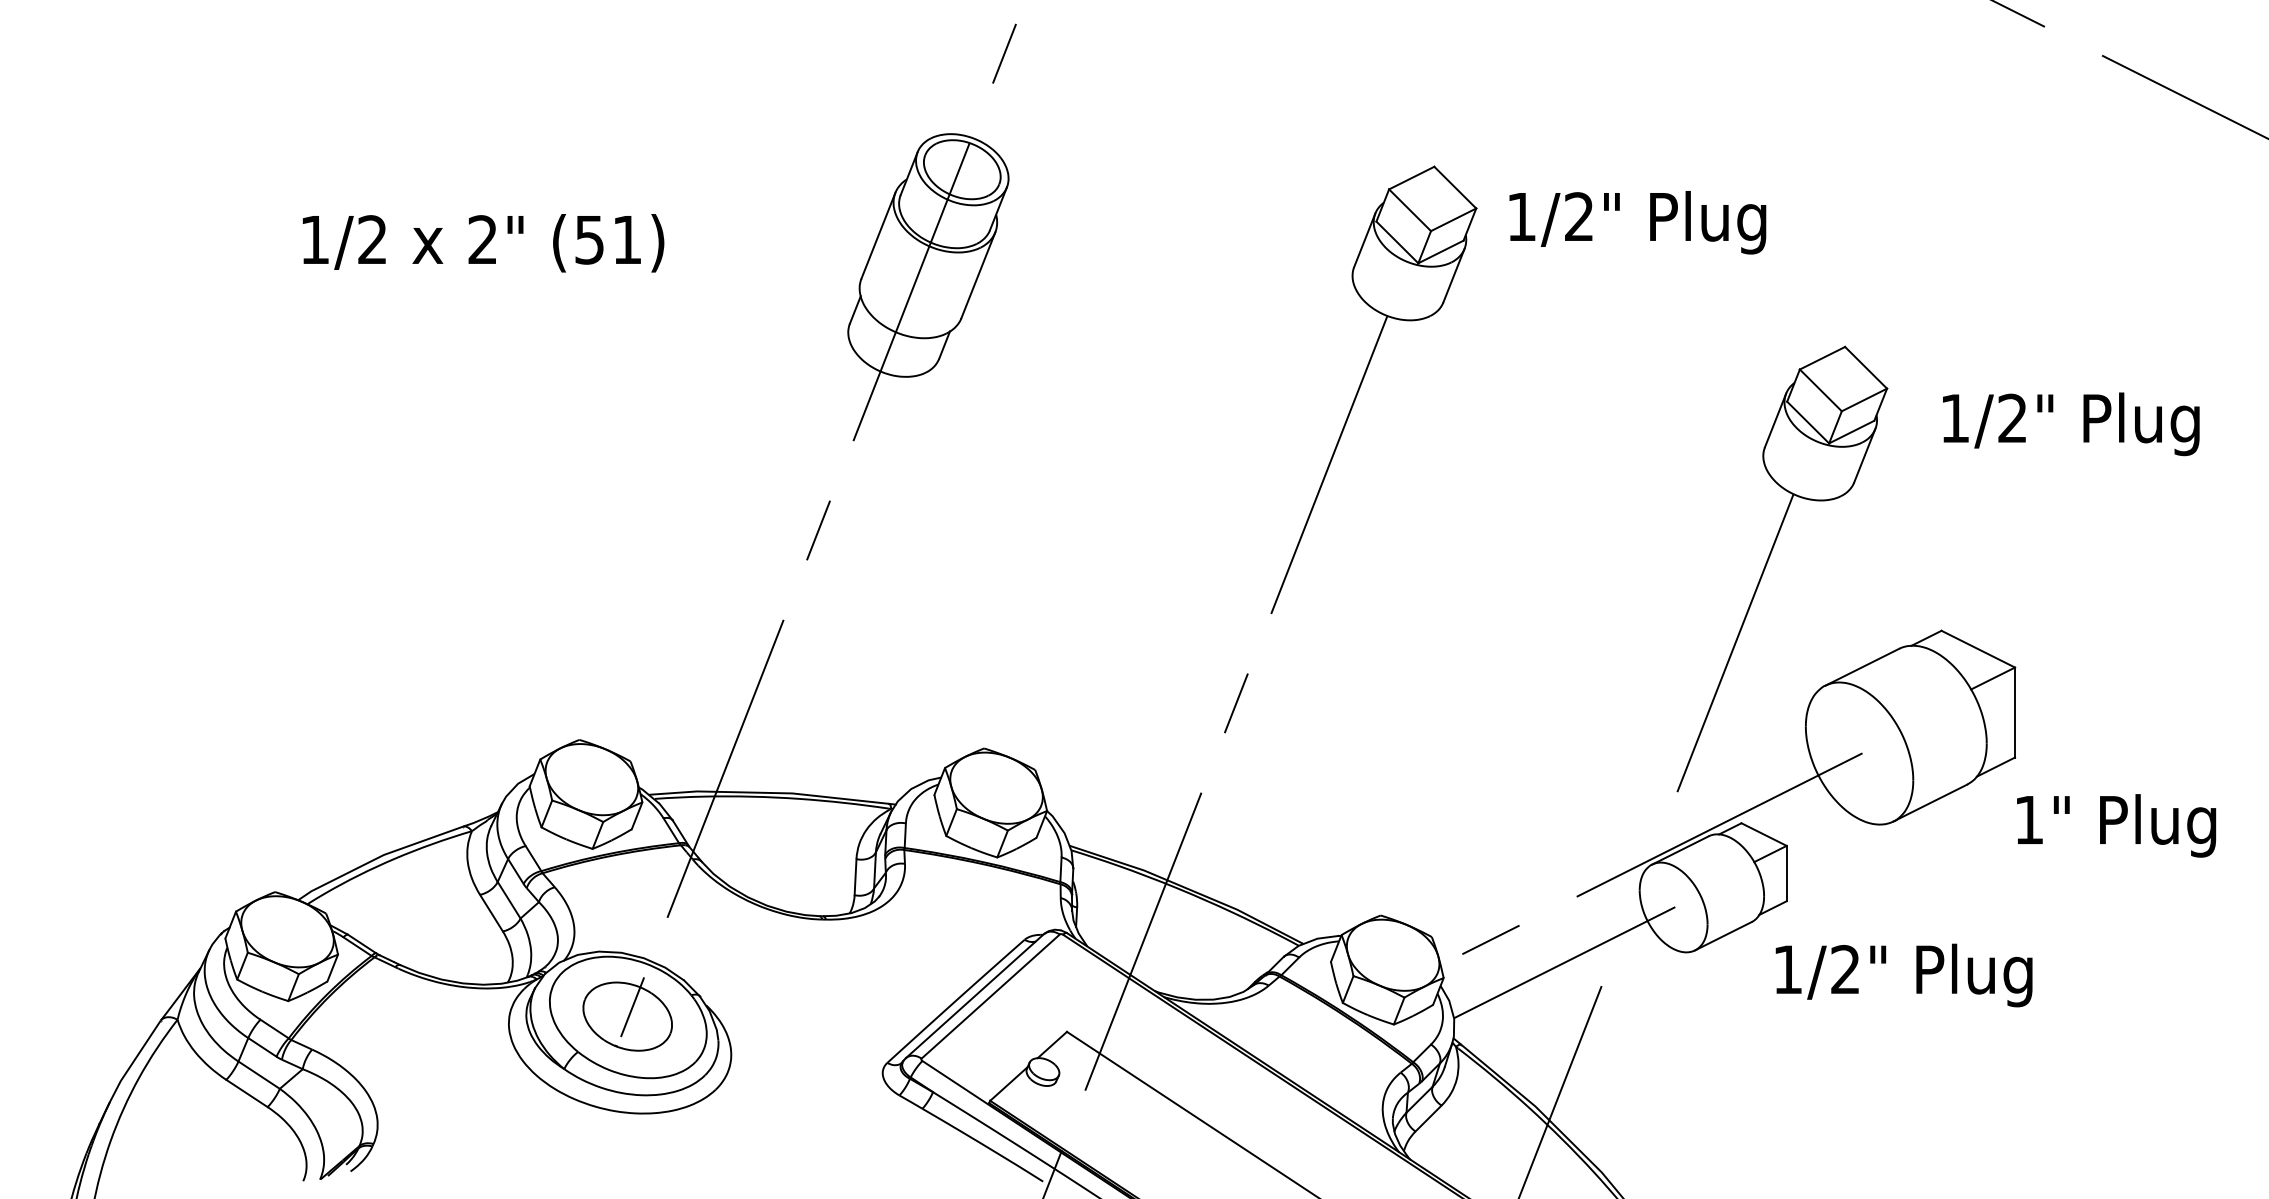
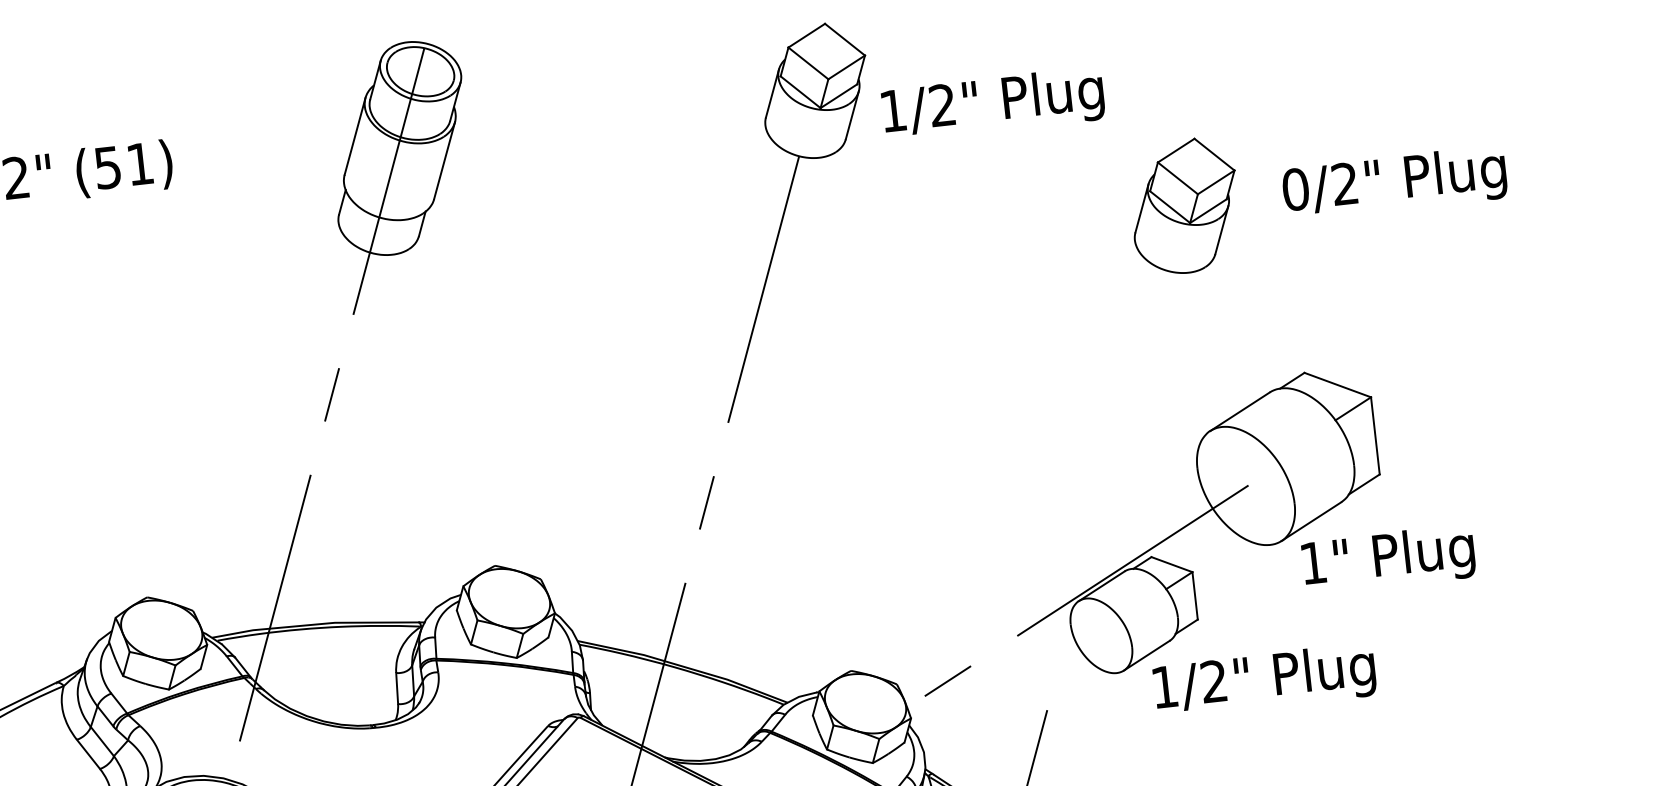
text: (1637, 222) -> (993, 104), moved
text: (1955, 418) -> (1296, 189), 1/2" -> 0/2"
line: (1734, 644) -> (1128, 404), removed
text: (2116, 825) -> (1388, 559), moved
line: (1564, 962) -> (1013, 693), removed
text: (1903, 975) -> (1264, 680), moved

